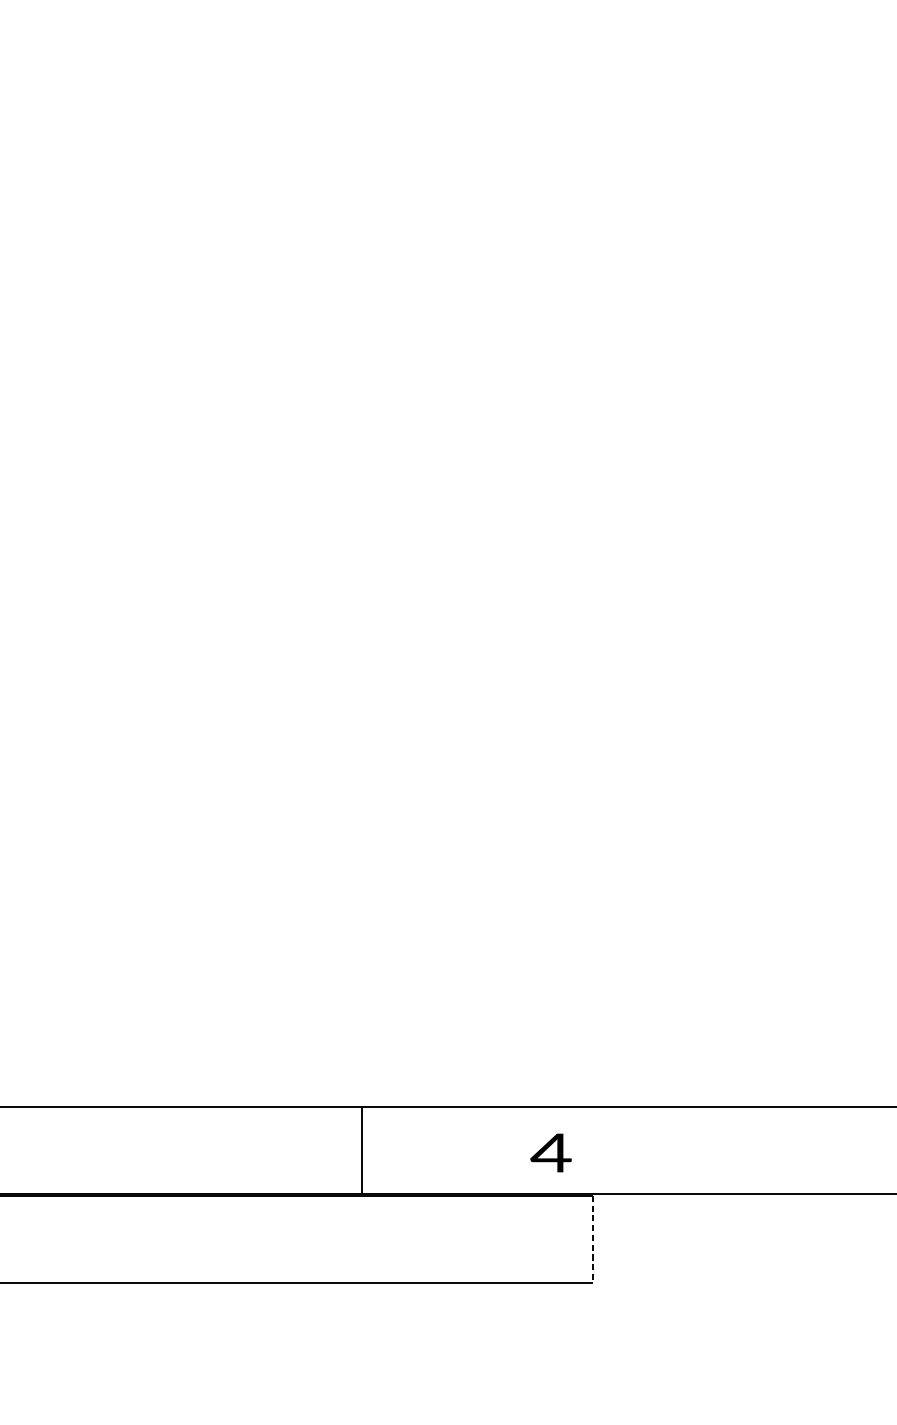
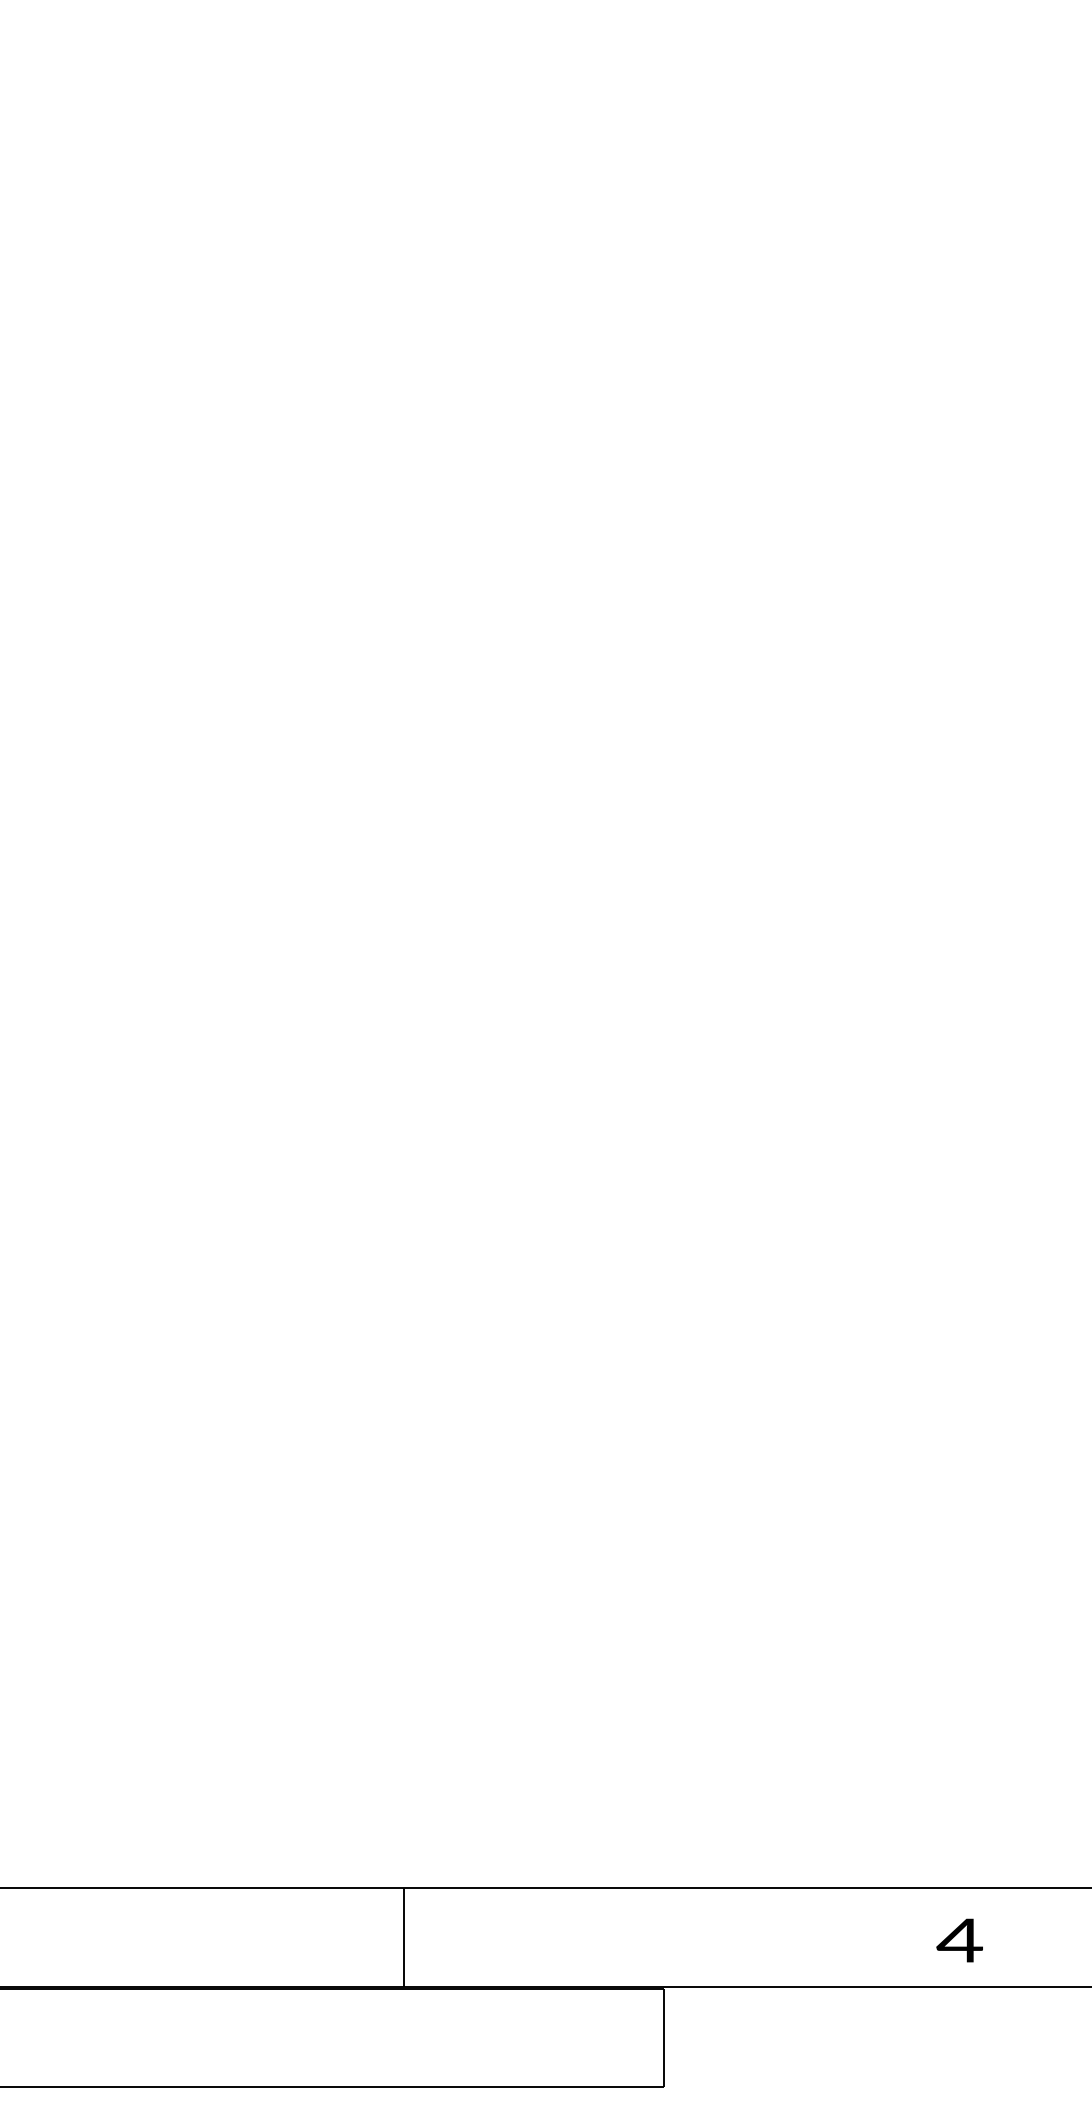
text: (550, 1152) -> (959, 1940), moved
line: (592, 1239) -> (663, 2038), dashed -> solid

